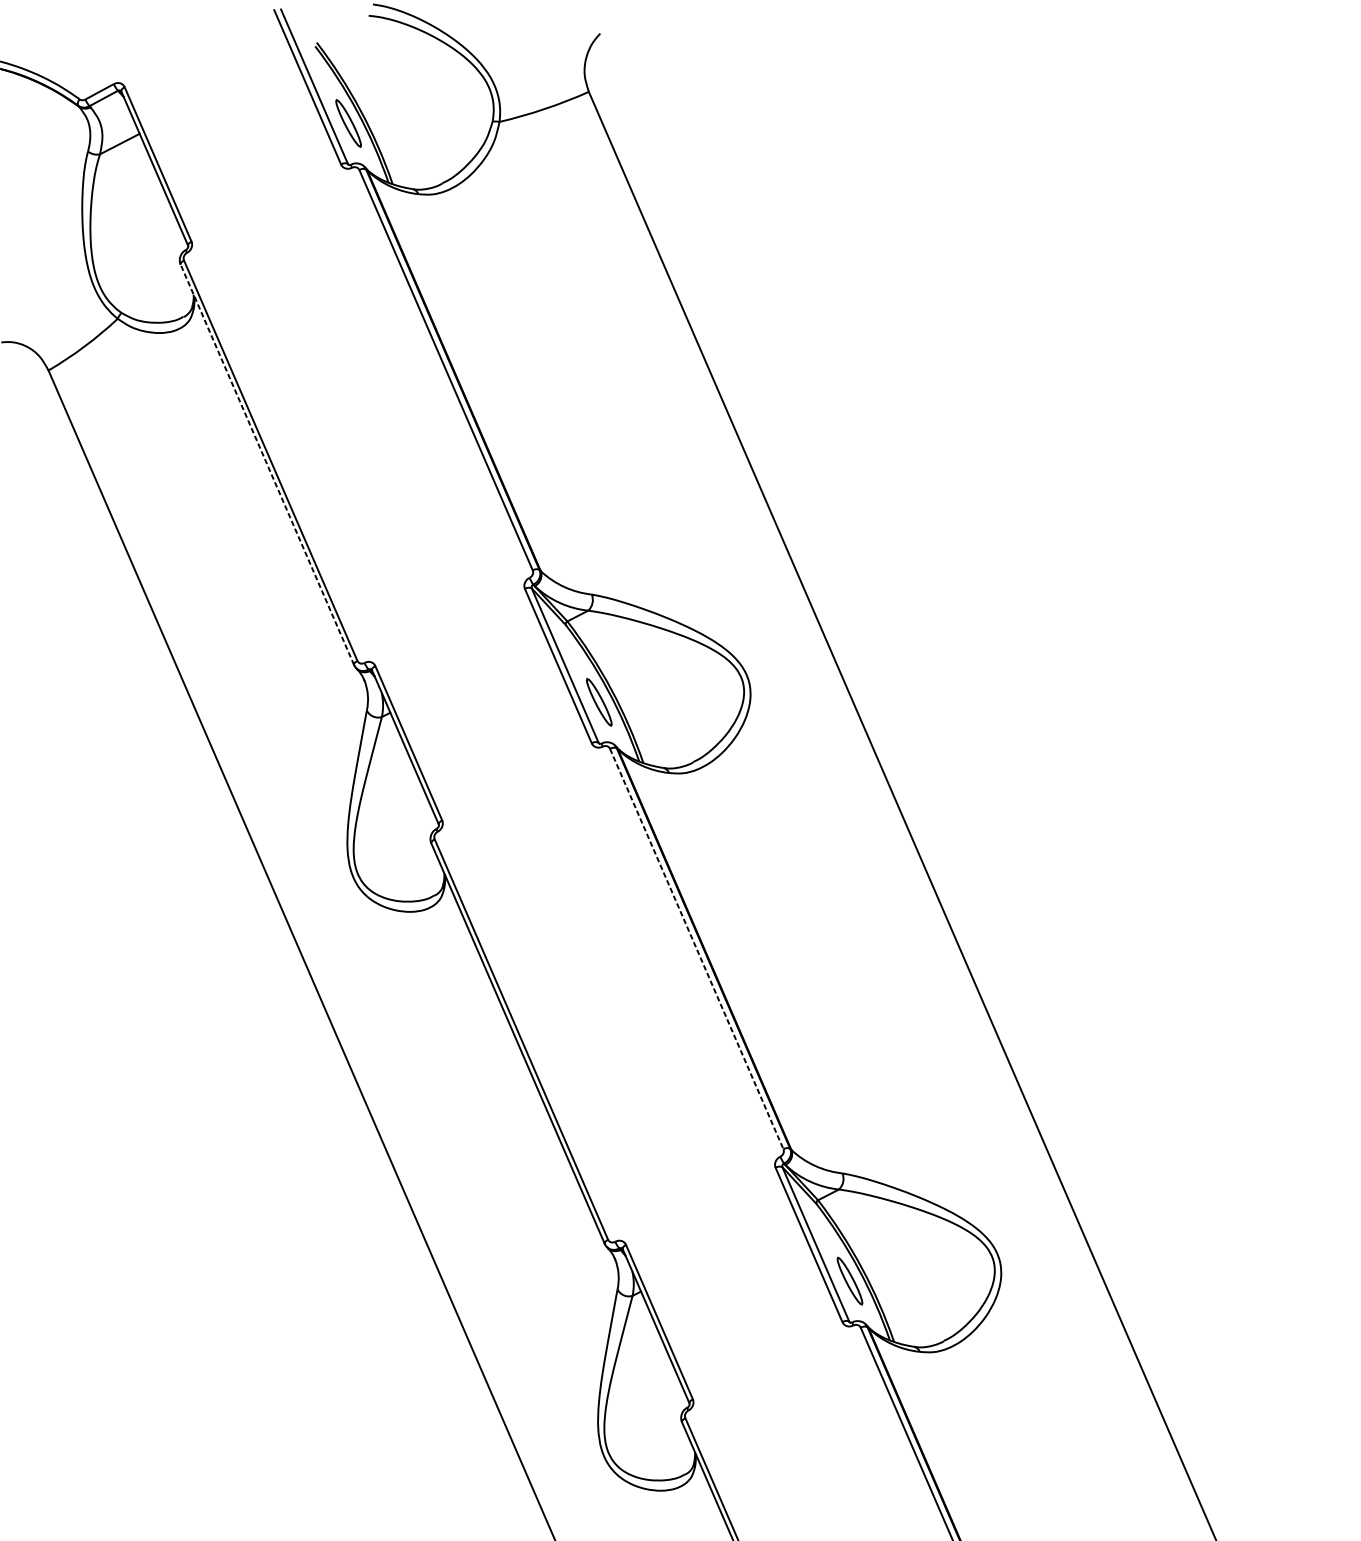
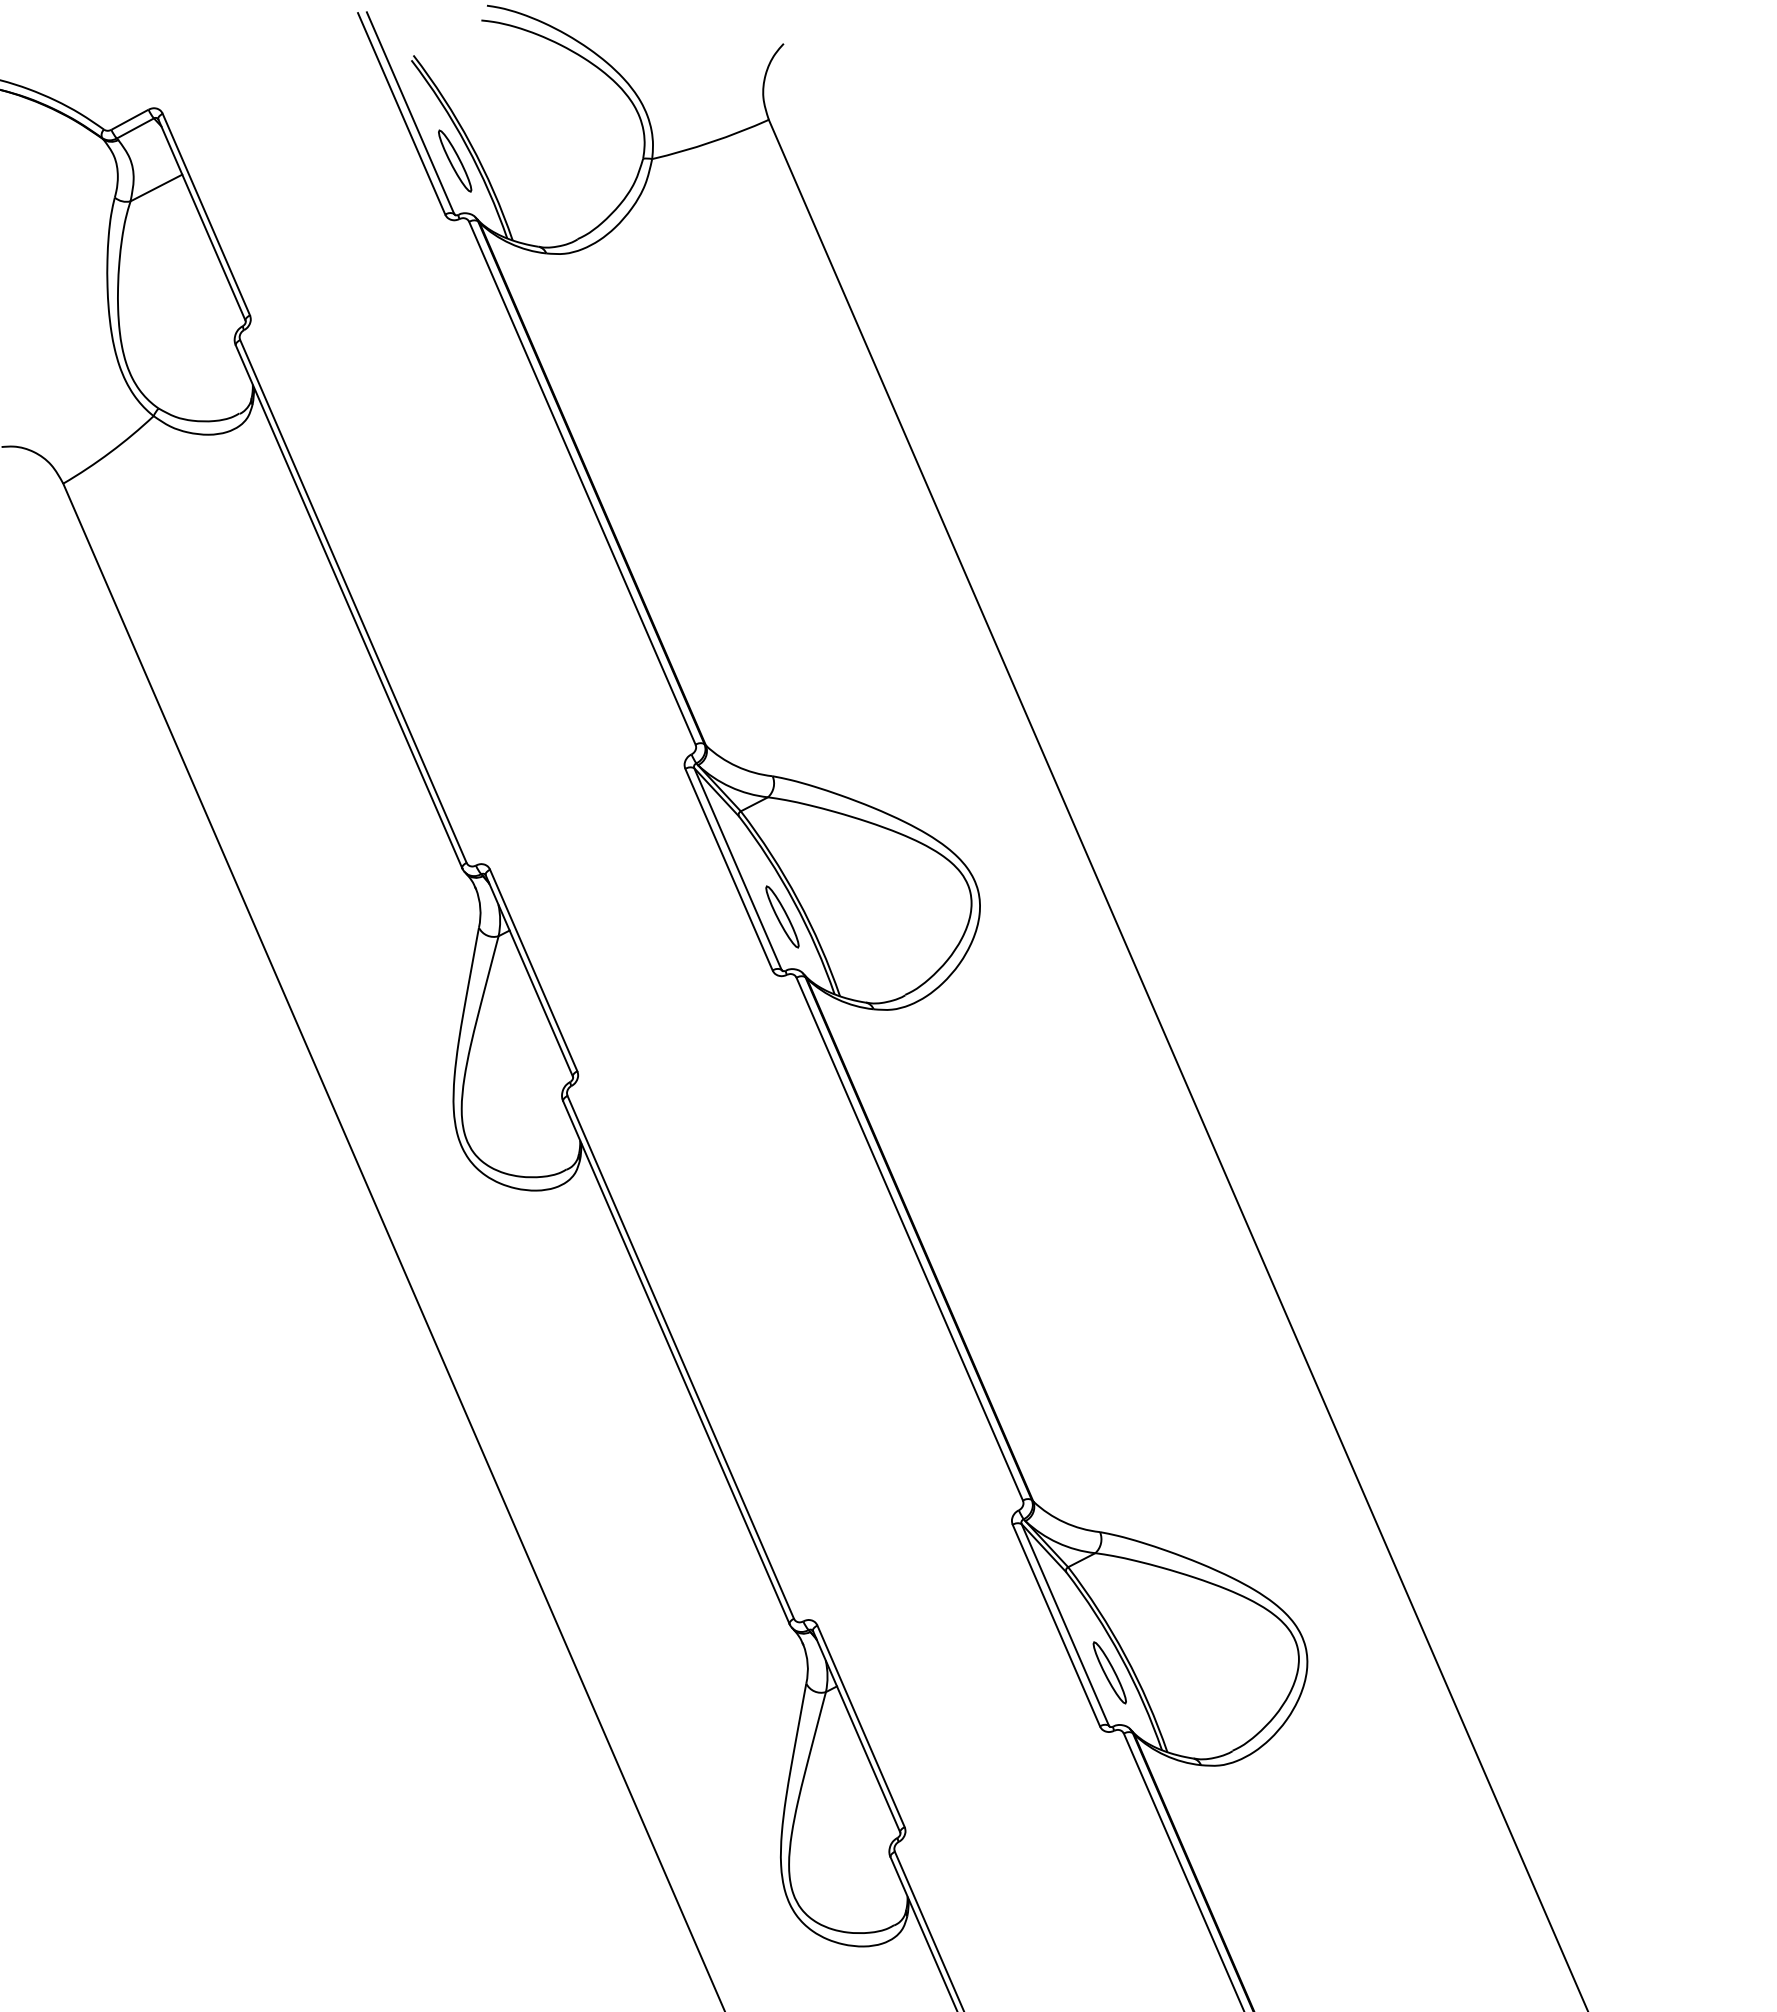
line: (267, 464) -> (349, 606), dashed -> solid
line: (696, 949) -> (909, 1239), dashed -> solid

